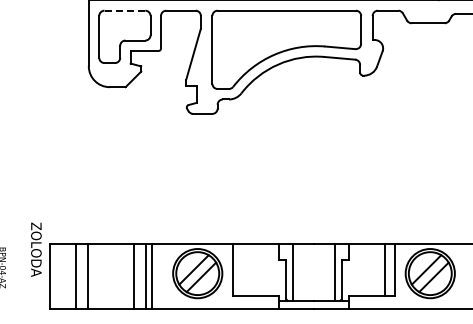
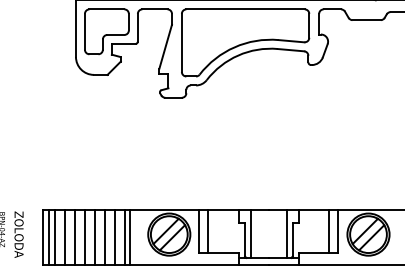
line: (124, 10) -> (106, 9), dashed -> solid
text: (36, 249) -> (19, 234), moved
line: (243, 269) -> (208, 231), added
line: (57, 276) -> (49, 237), added
line: (64, 276) -> (55, 237), added
line: (99, 276) -> (85, 237), added
line: (110, 276) -> (94, 237), added
line: (123, 276) -> (105, 237), added

